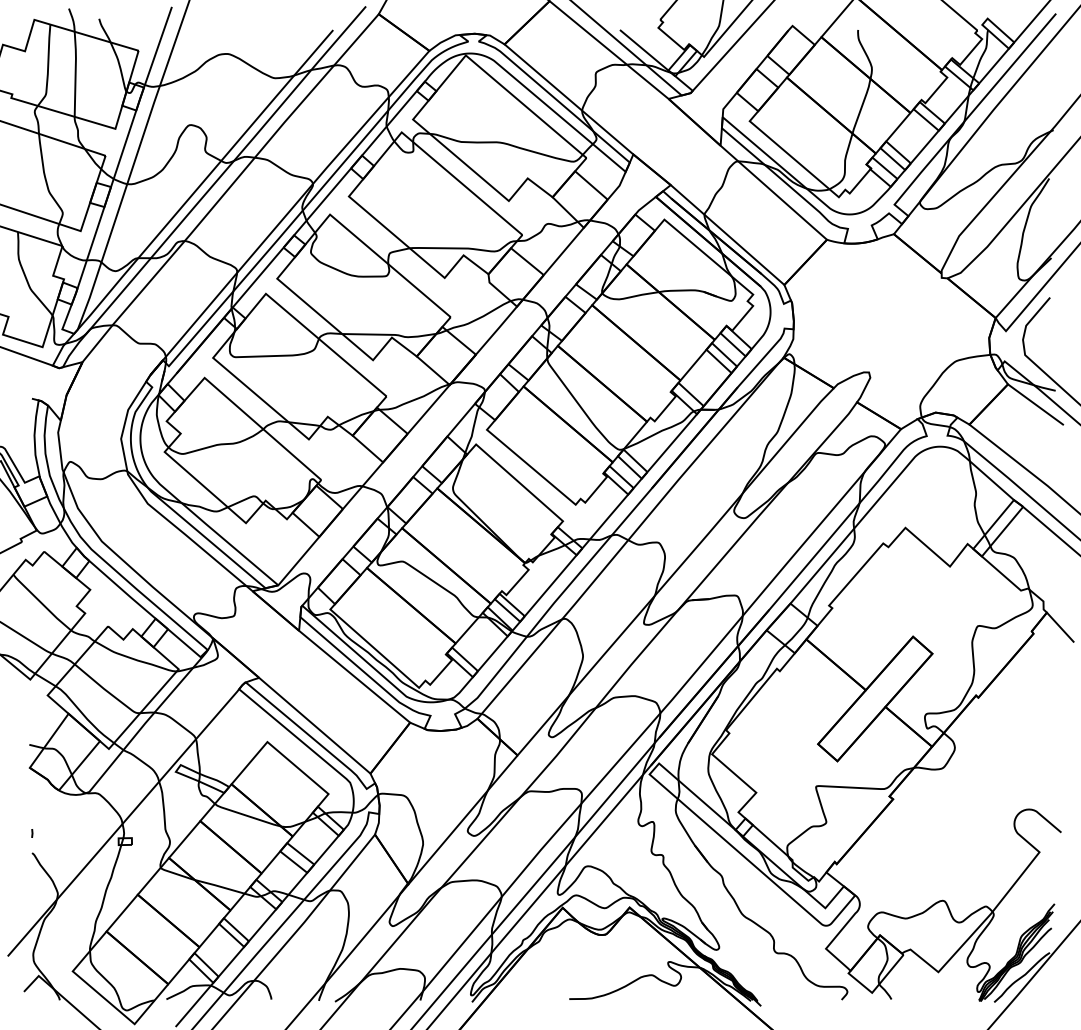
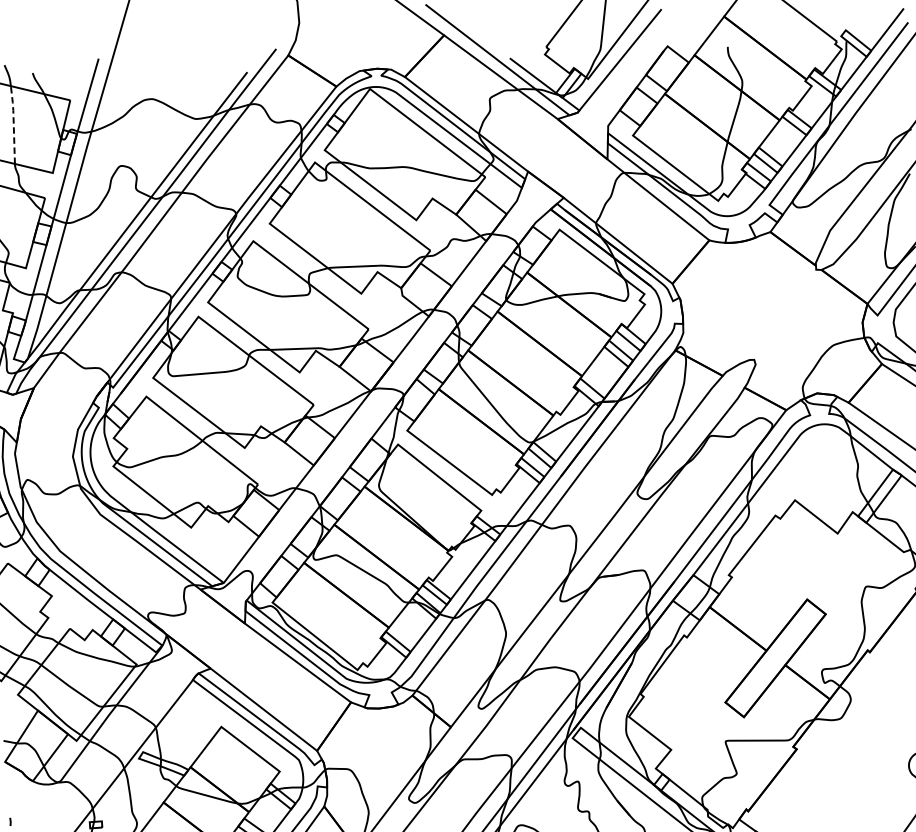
line: (75, 72) -> (13, 123), solid -> dashed

